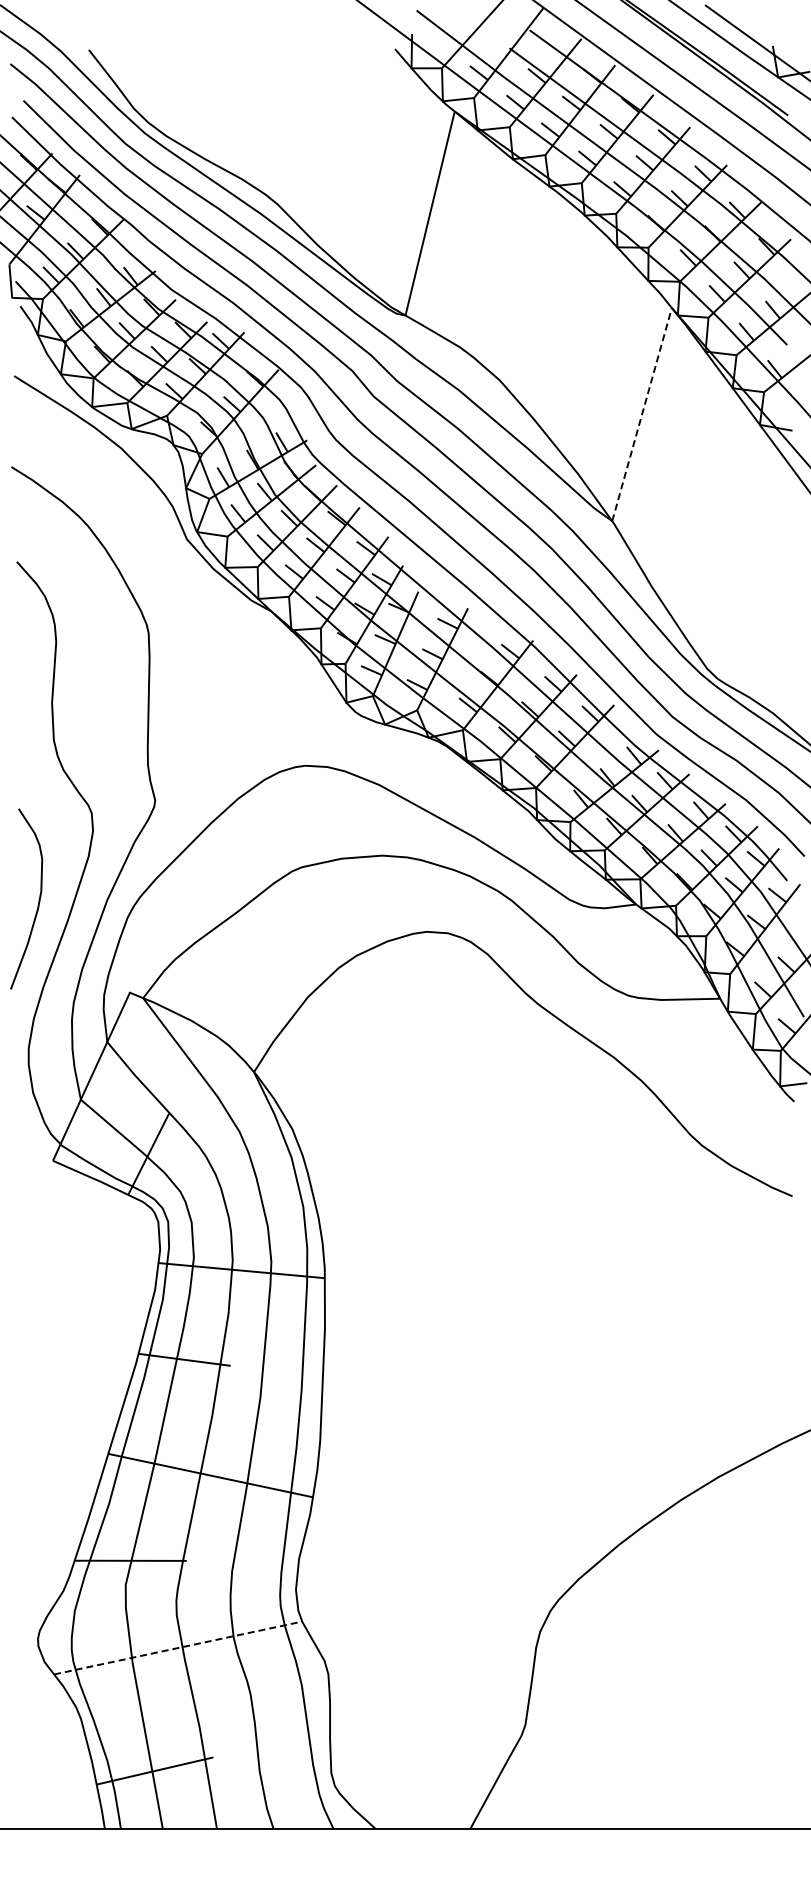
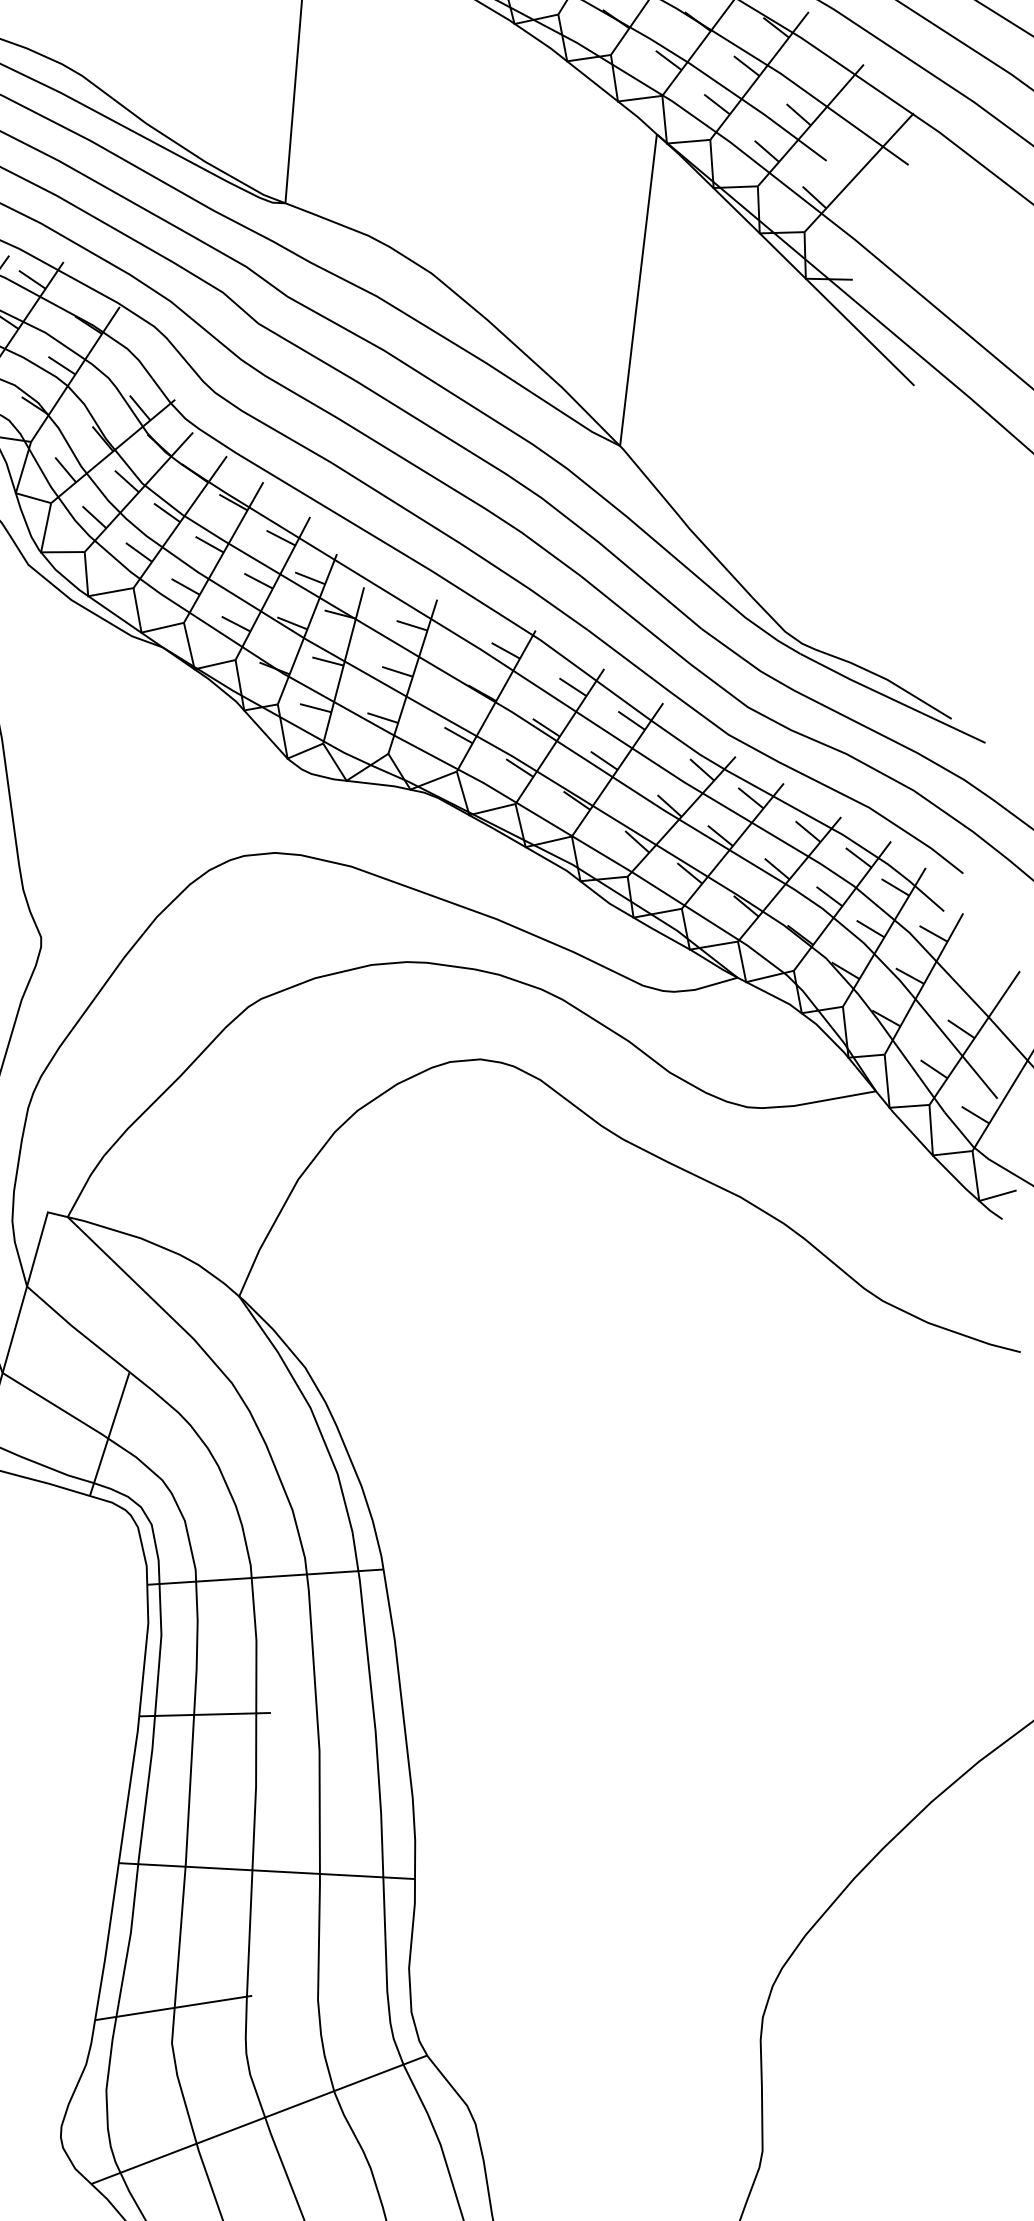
line: (642, 414) -> (639, 289), dashed -> solid
line: (178, 1648) -> (259, 2120), dashed -> solid

